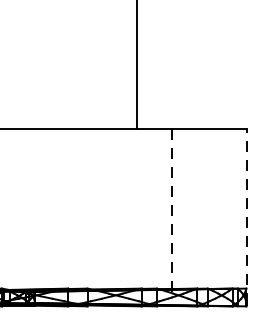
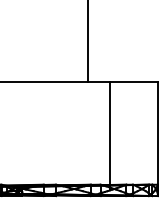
line: (172, 213) -> (110, 136), dashed -> solid
line: (245, 214) -> (157, 137), dashed -> solid

